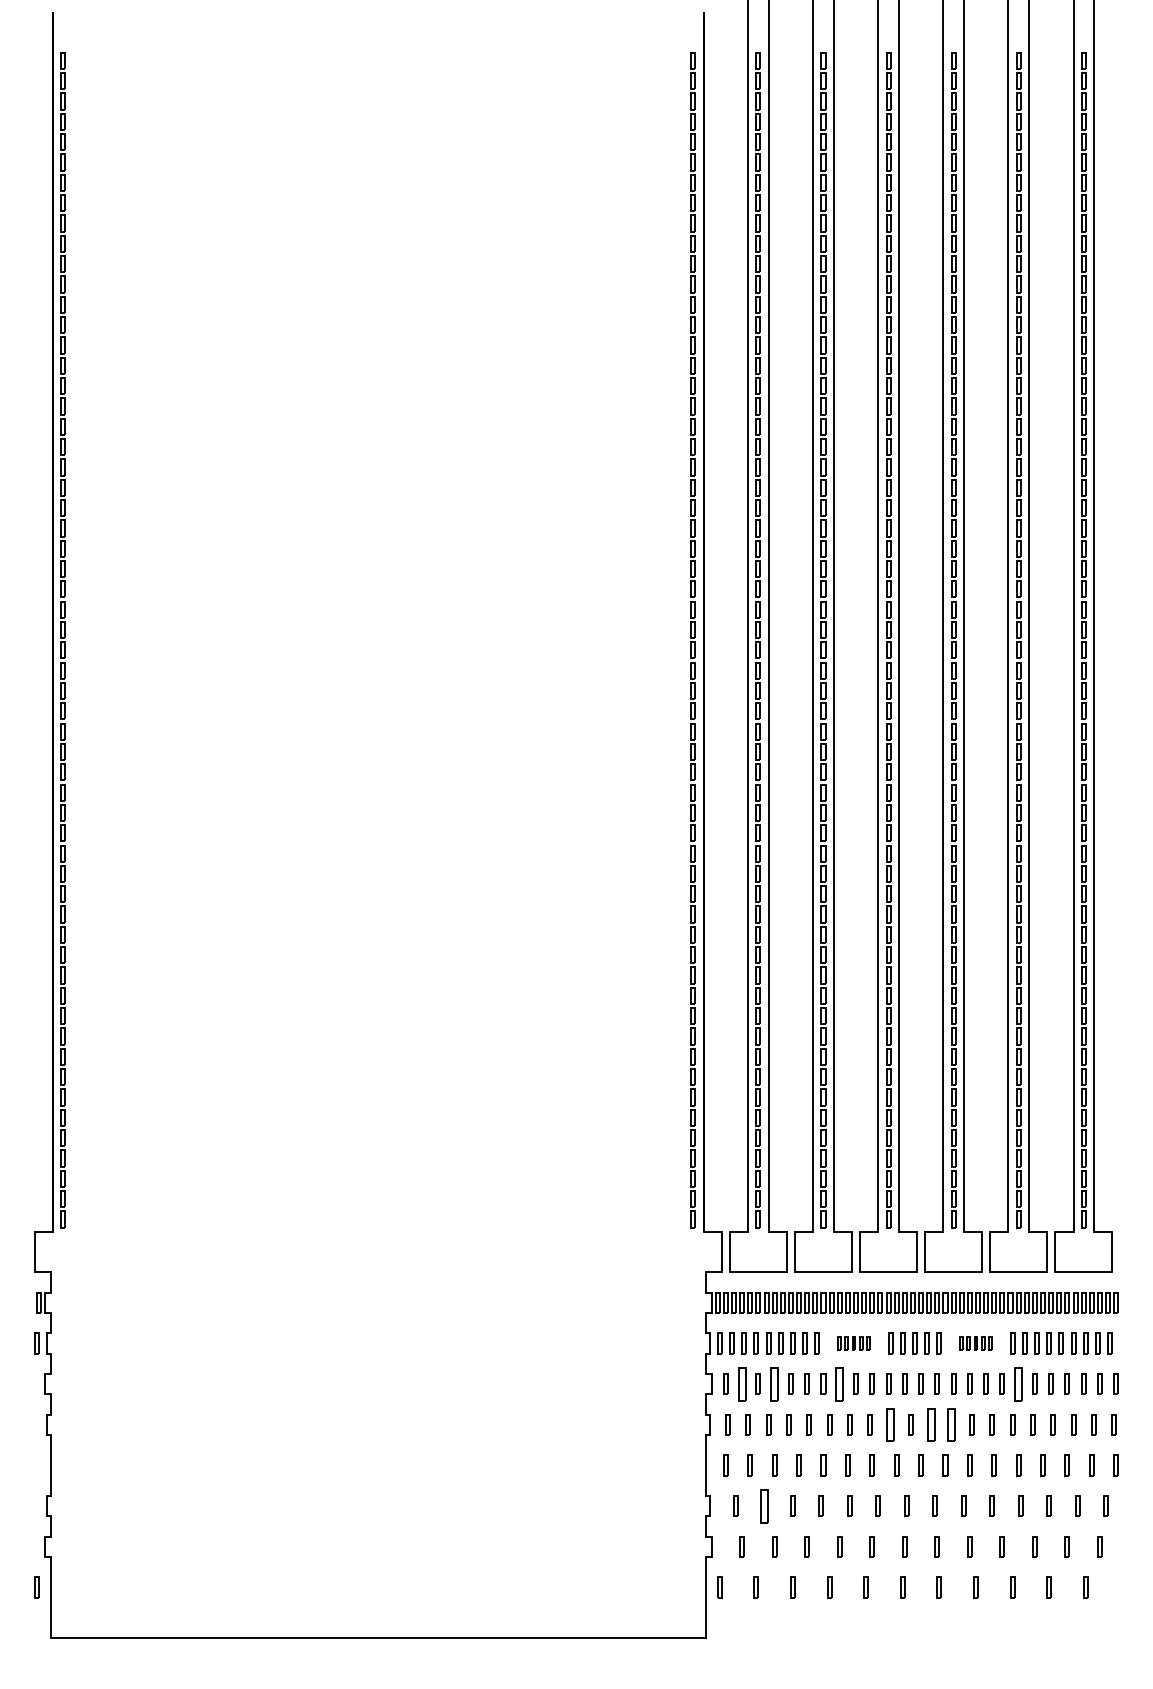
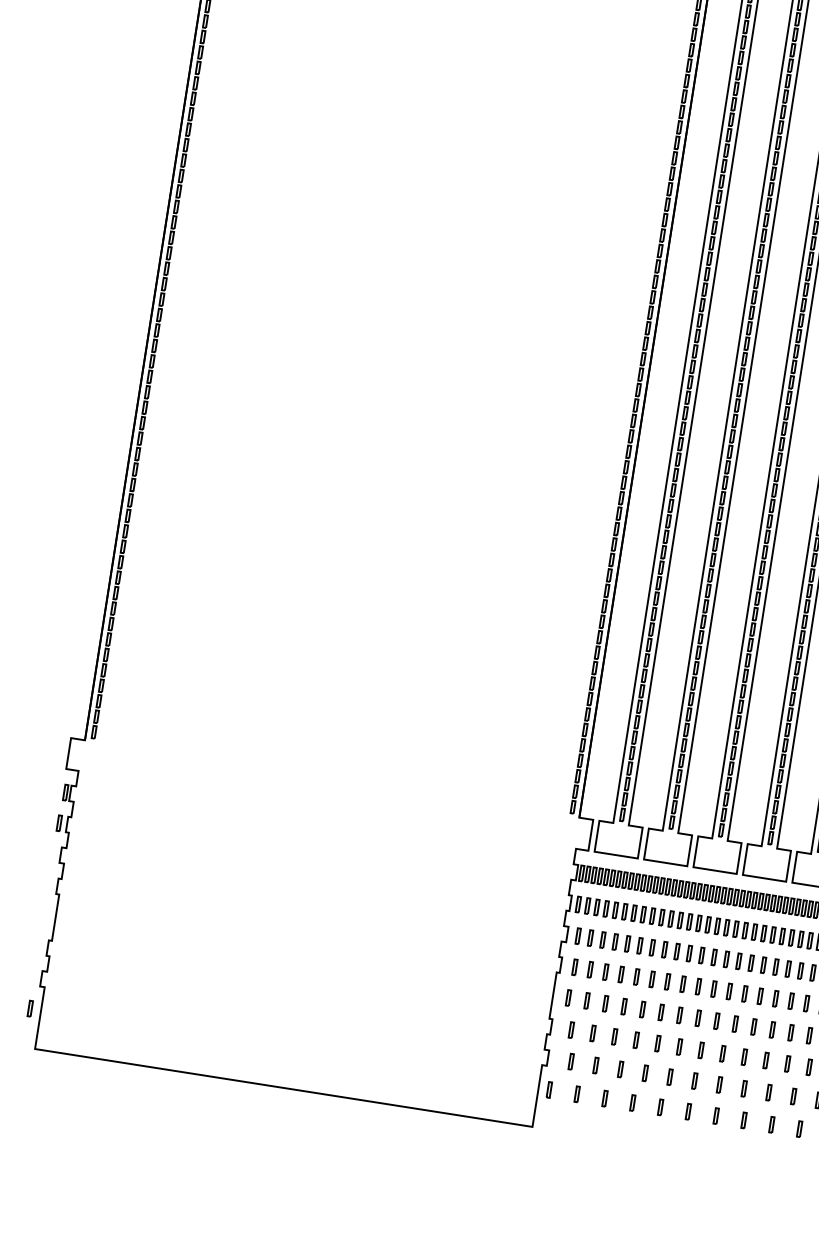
part: (853, 1343) -> (680, 920), size x1.67
part: (975, 1343) -> (772, 934), size x1.67
part: (741, 1383) -> (590, 937), size x0.62
part: (774, 1383) -> (615, 941), size x0.62
part: (839, 1383) -> (664, 949), size x0.62
part: (1018, 1383) -> (800, 970), size x0.62
part: (890, 1424) -> (698, 986), size x0.62
part: (930, 1424) -> (728, 991), size x0.62
part: (951, 1424) -> (744, 993), size x0.62
part: (764, 1505) -> (593, 1032), size x0.62

